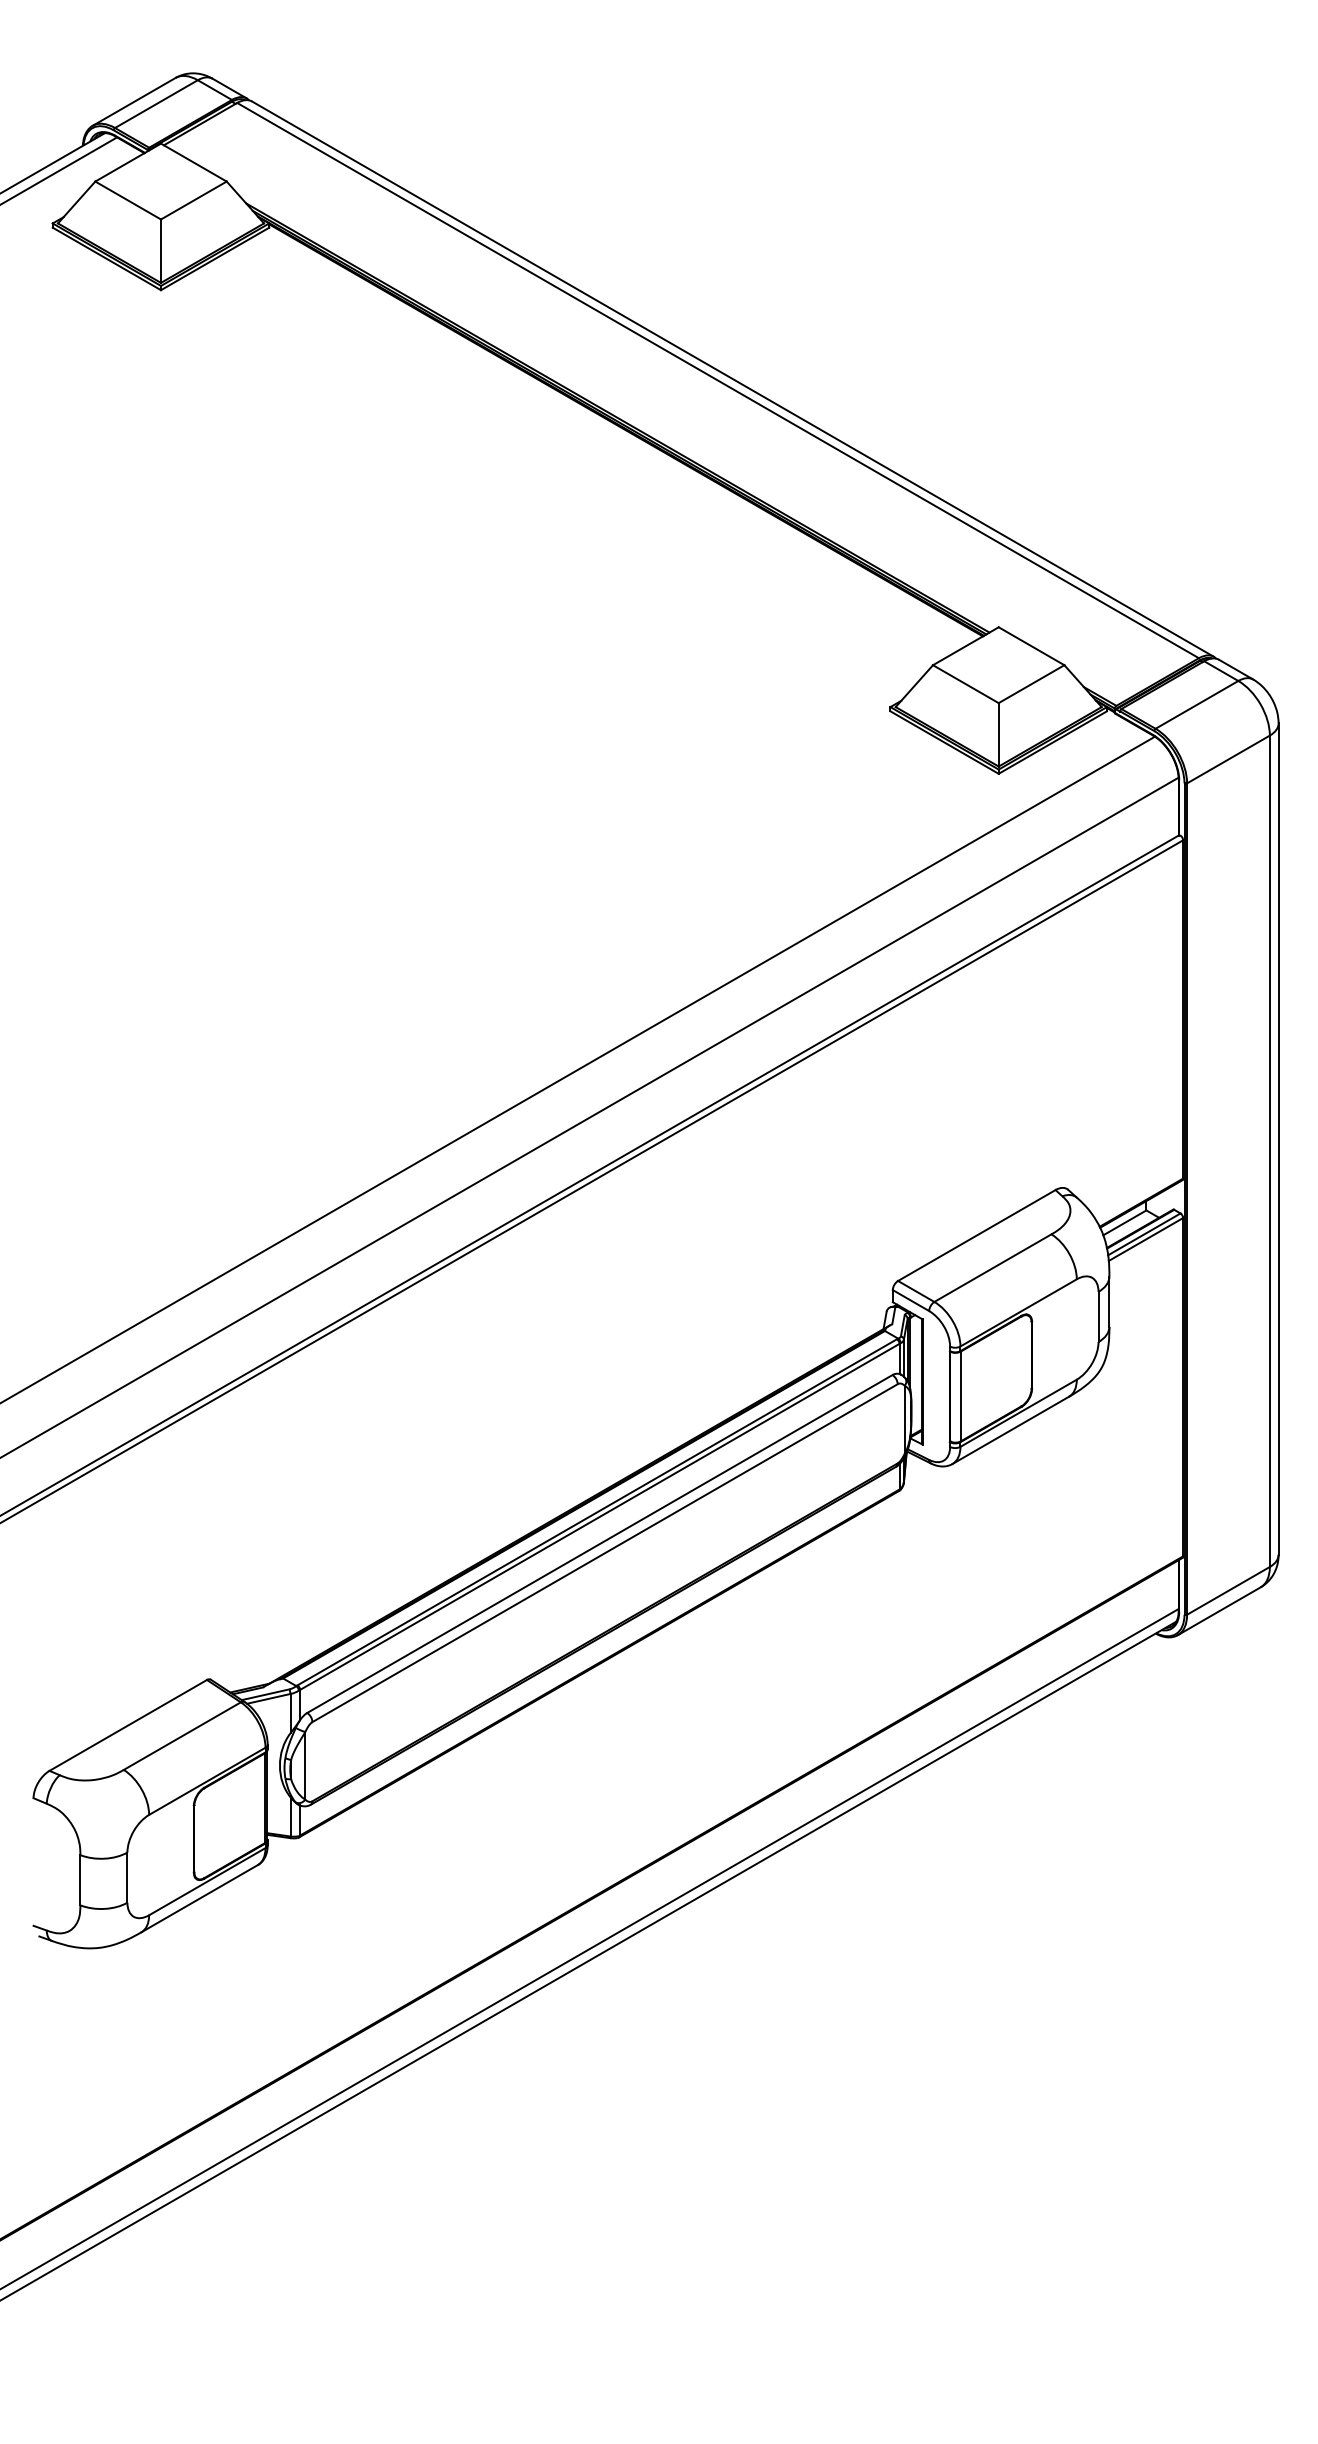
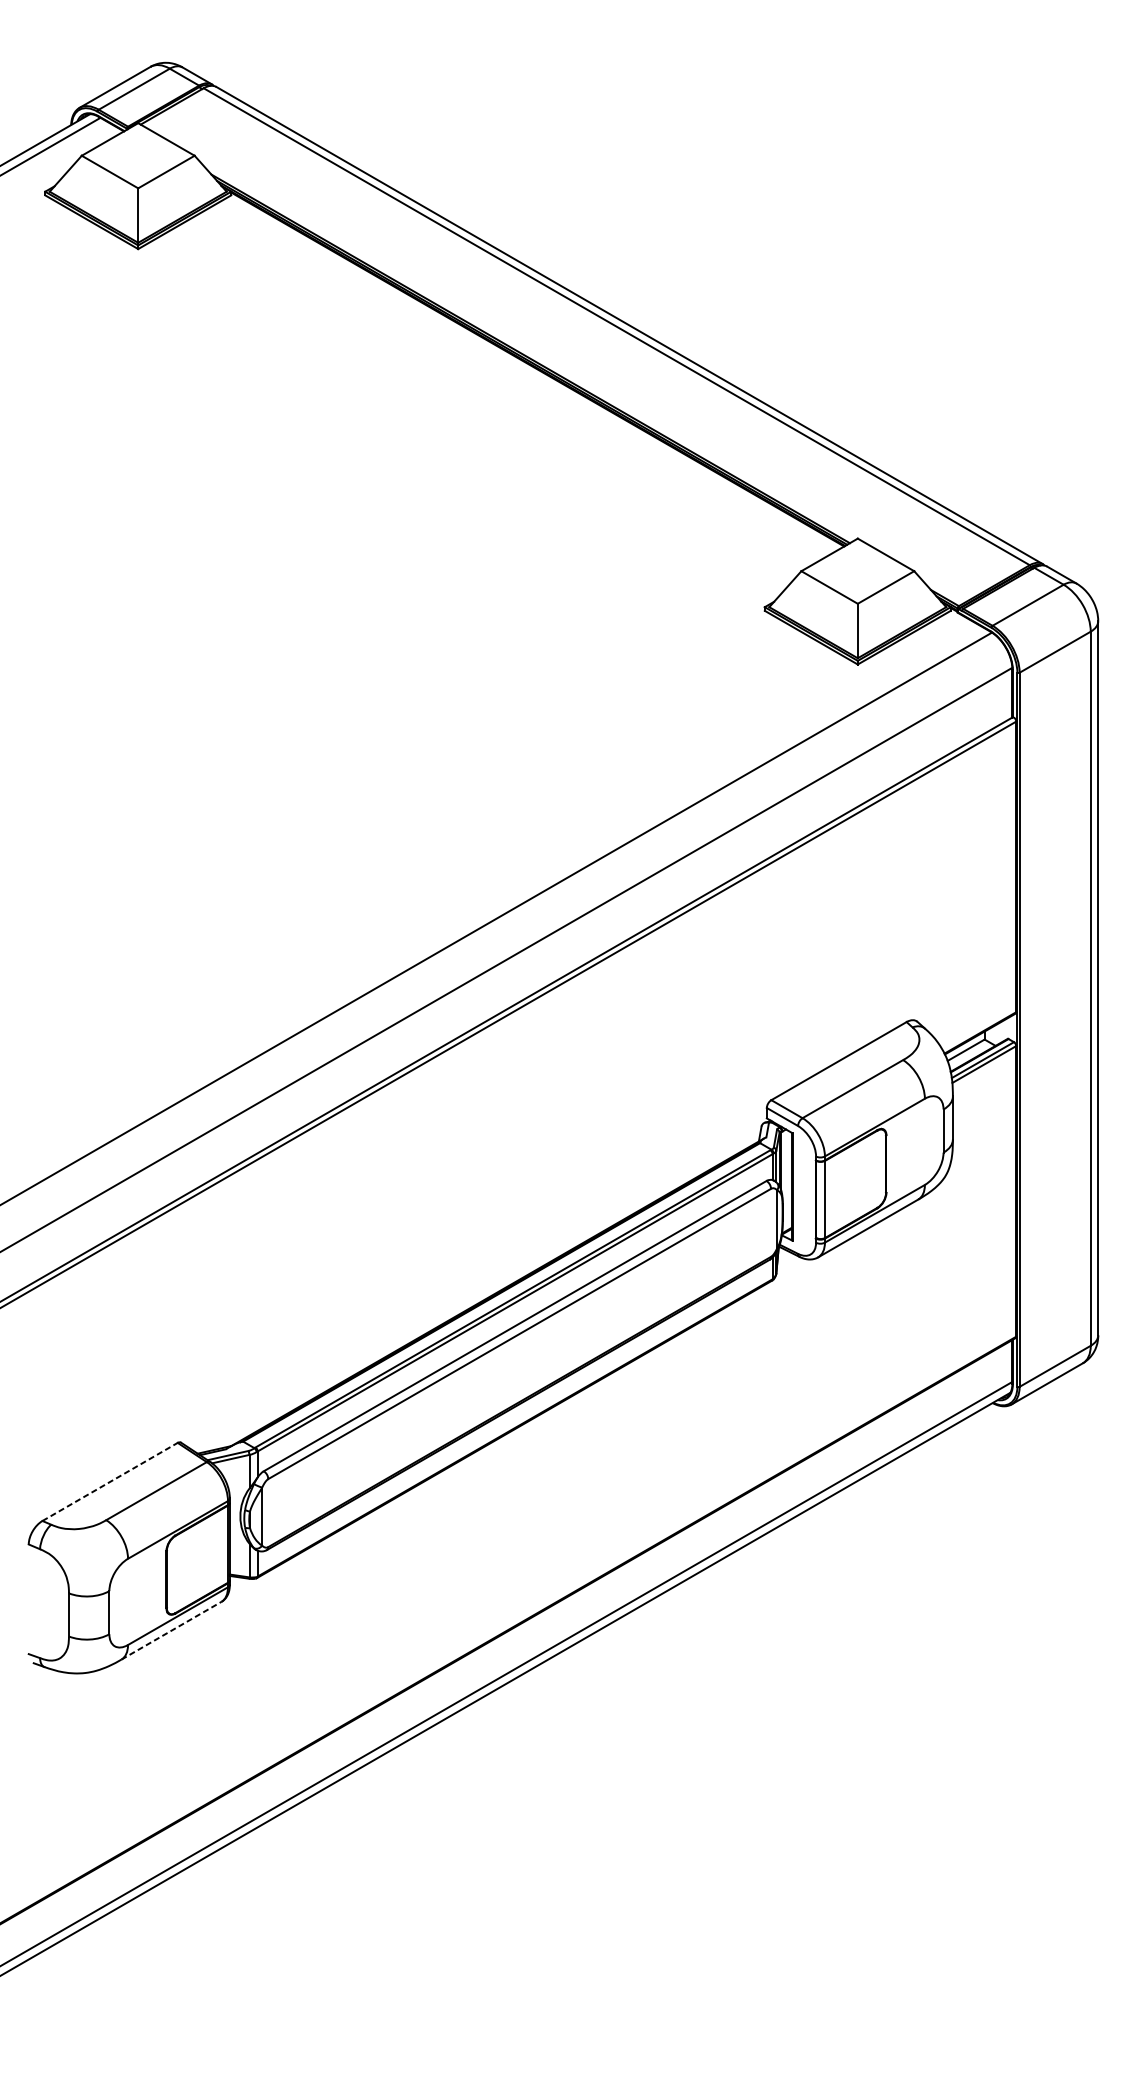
line: (128, 1725) -> (110, 1482), solid -> dashed
line: (200, 1898) -> (172, 1630), solid -> dashed

